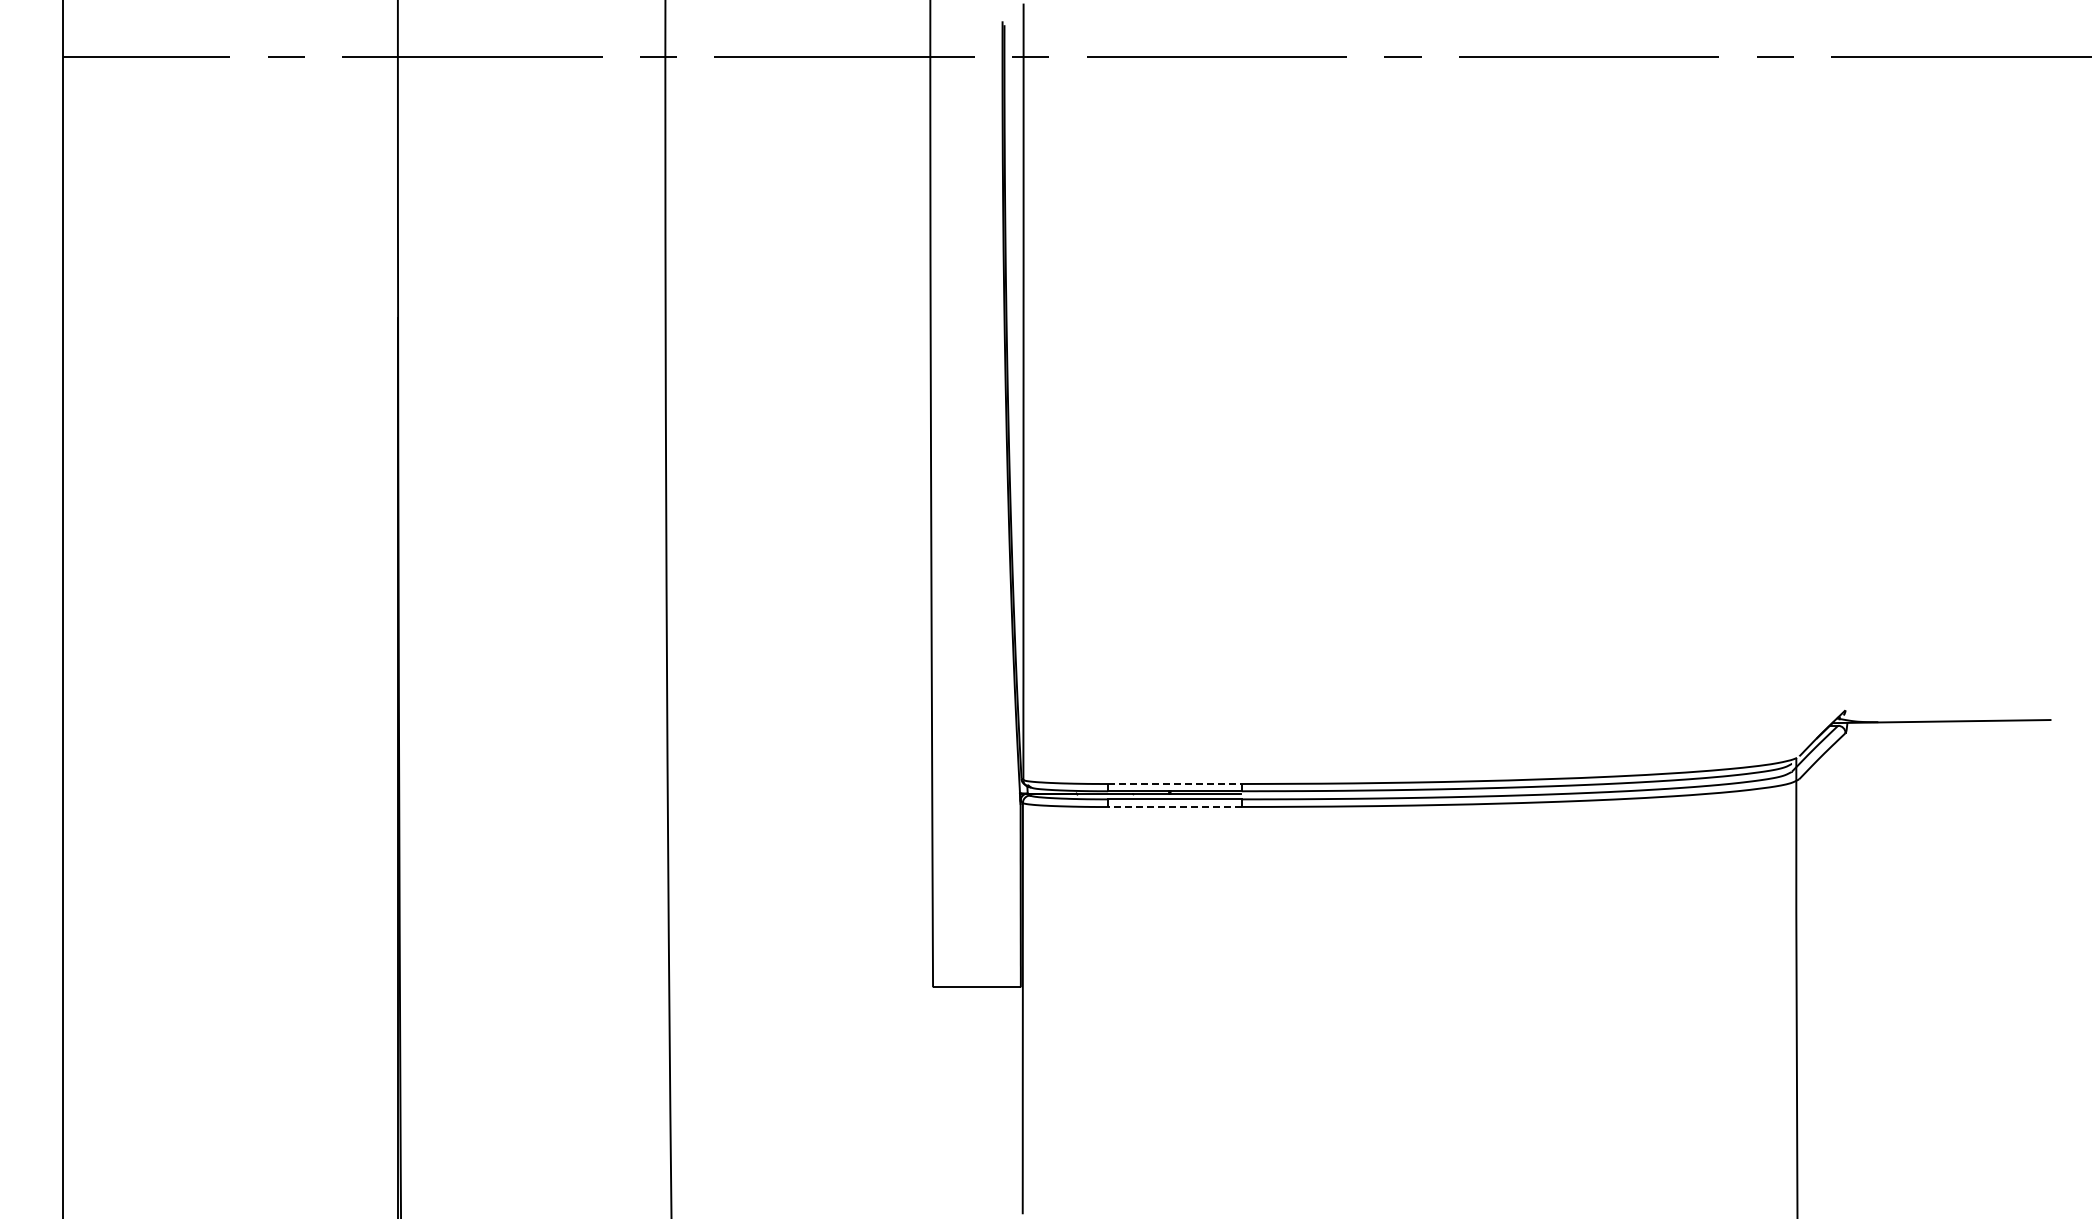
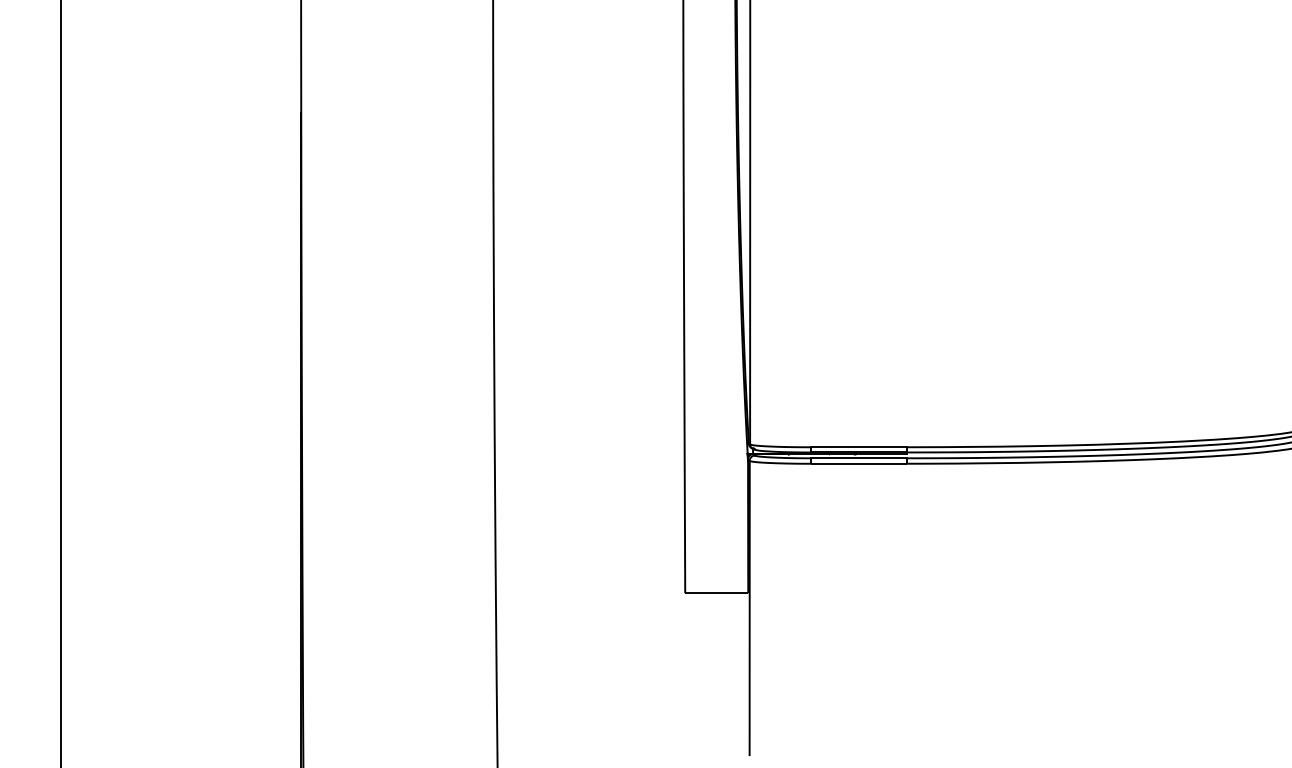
line: (1175, 784) -> (859, 447), dashed -> solid
line: (1175, 806) -> (859, 463), dashed -> solid

